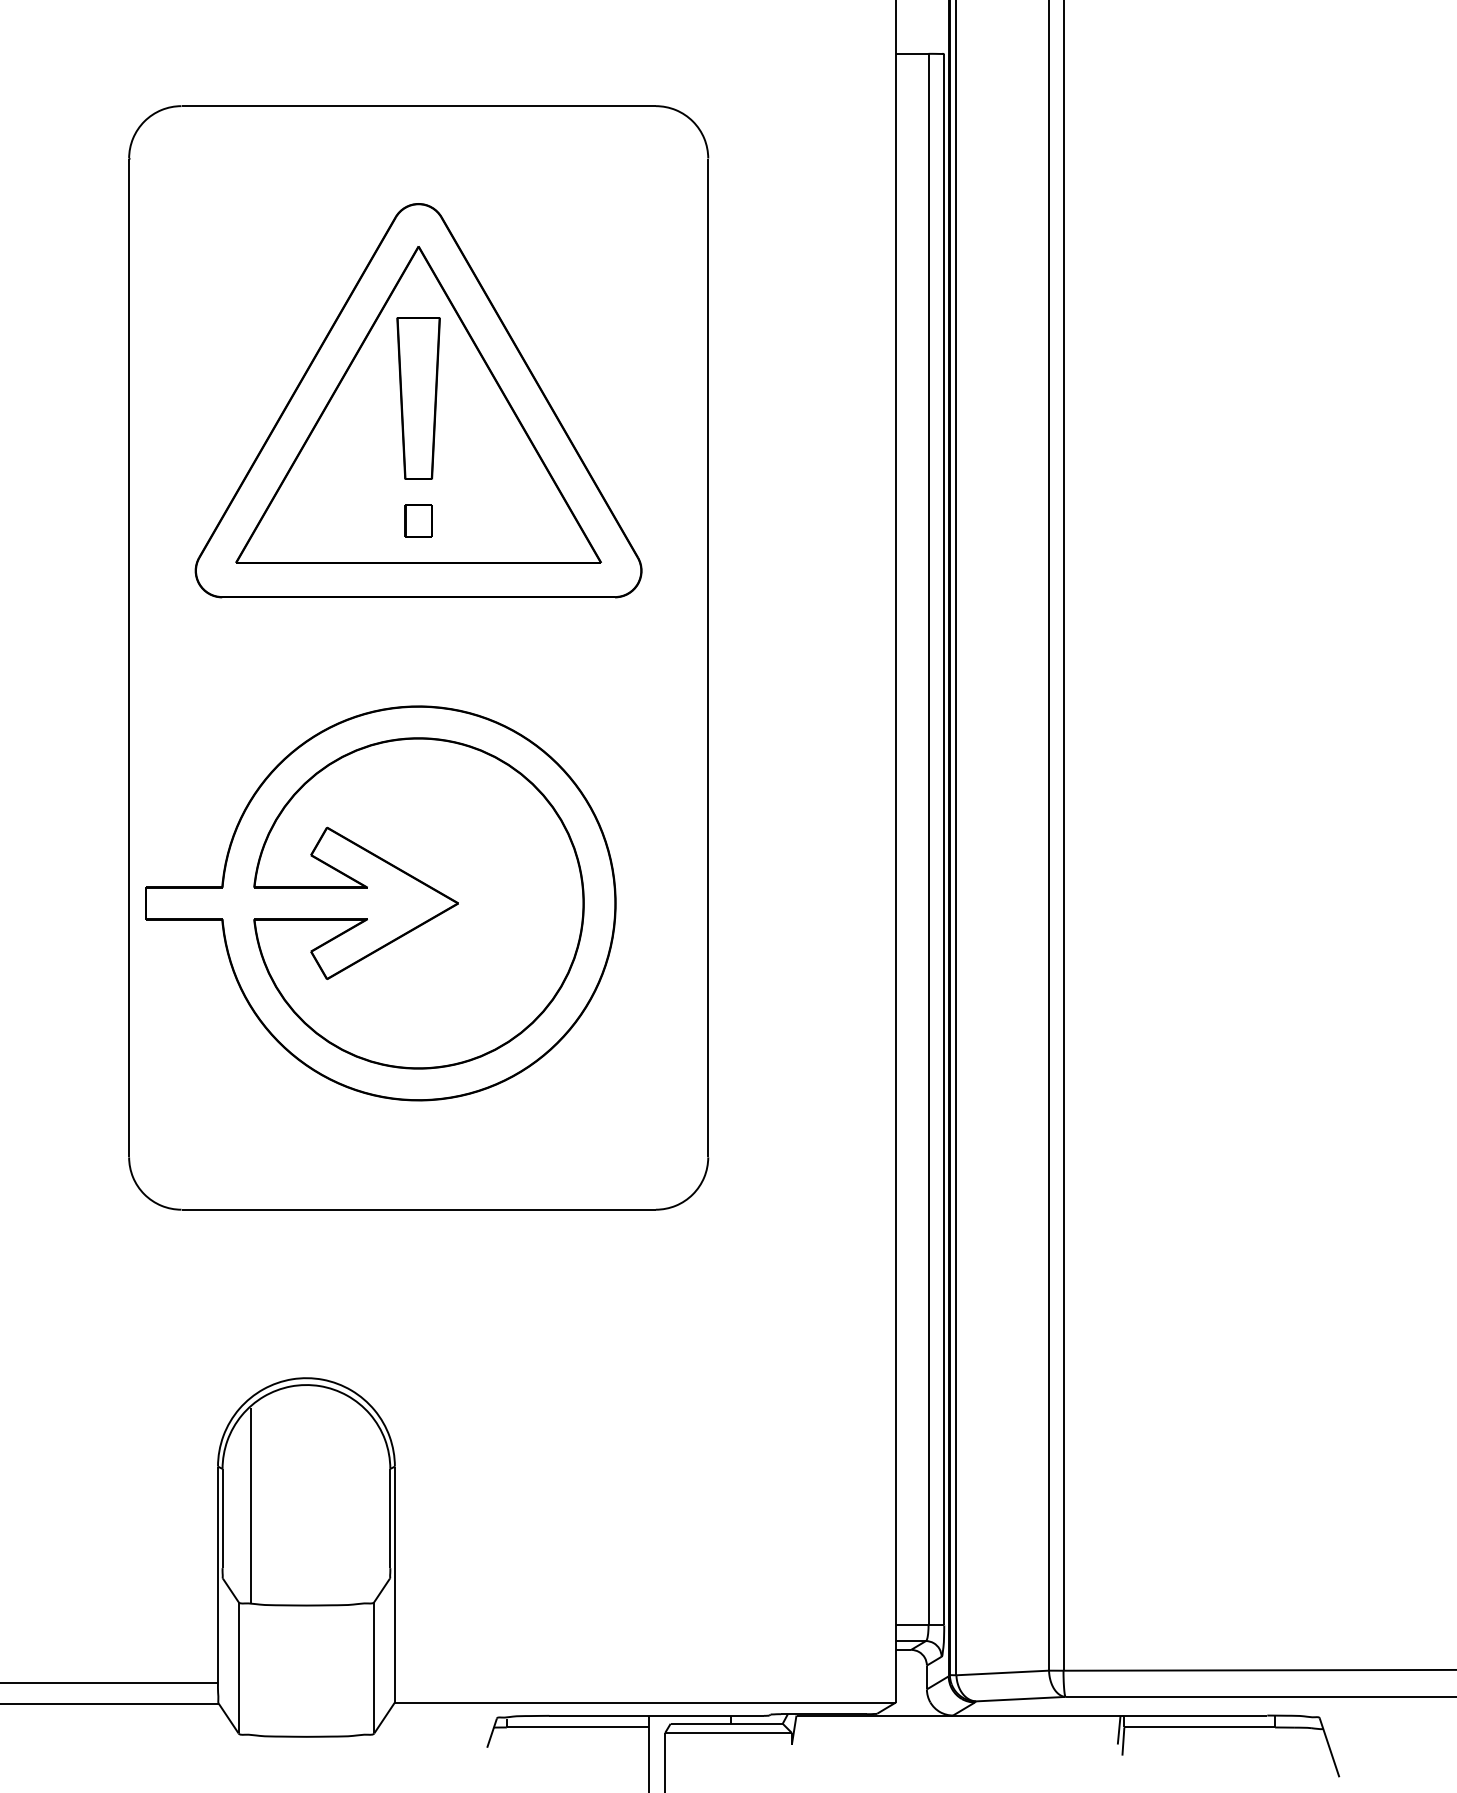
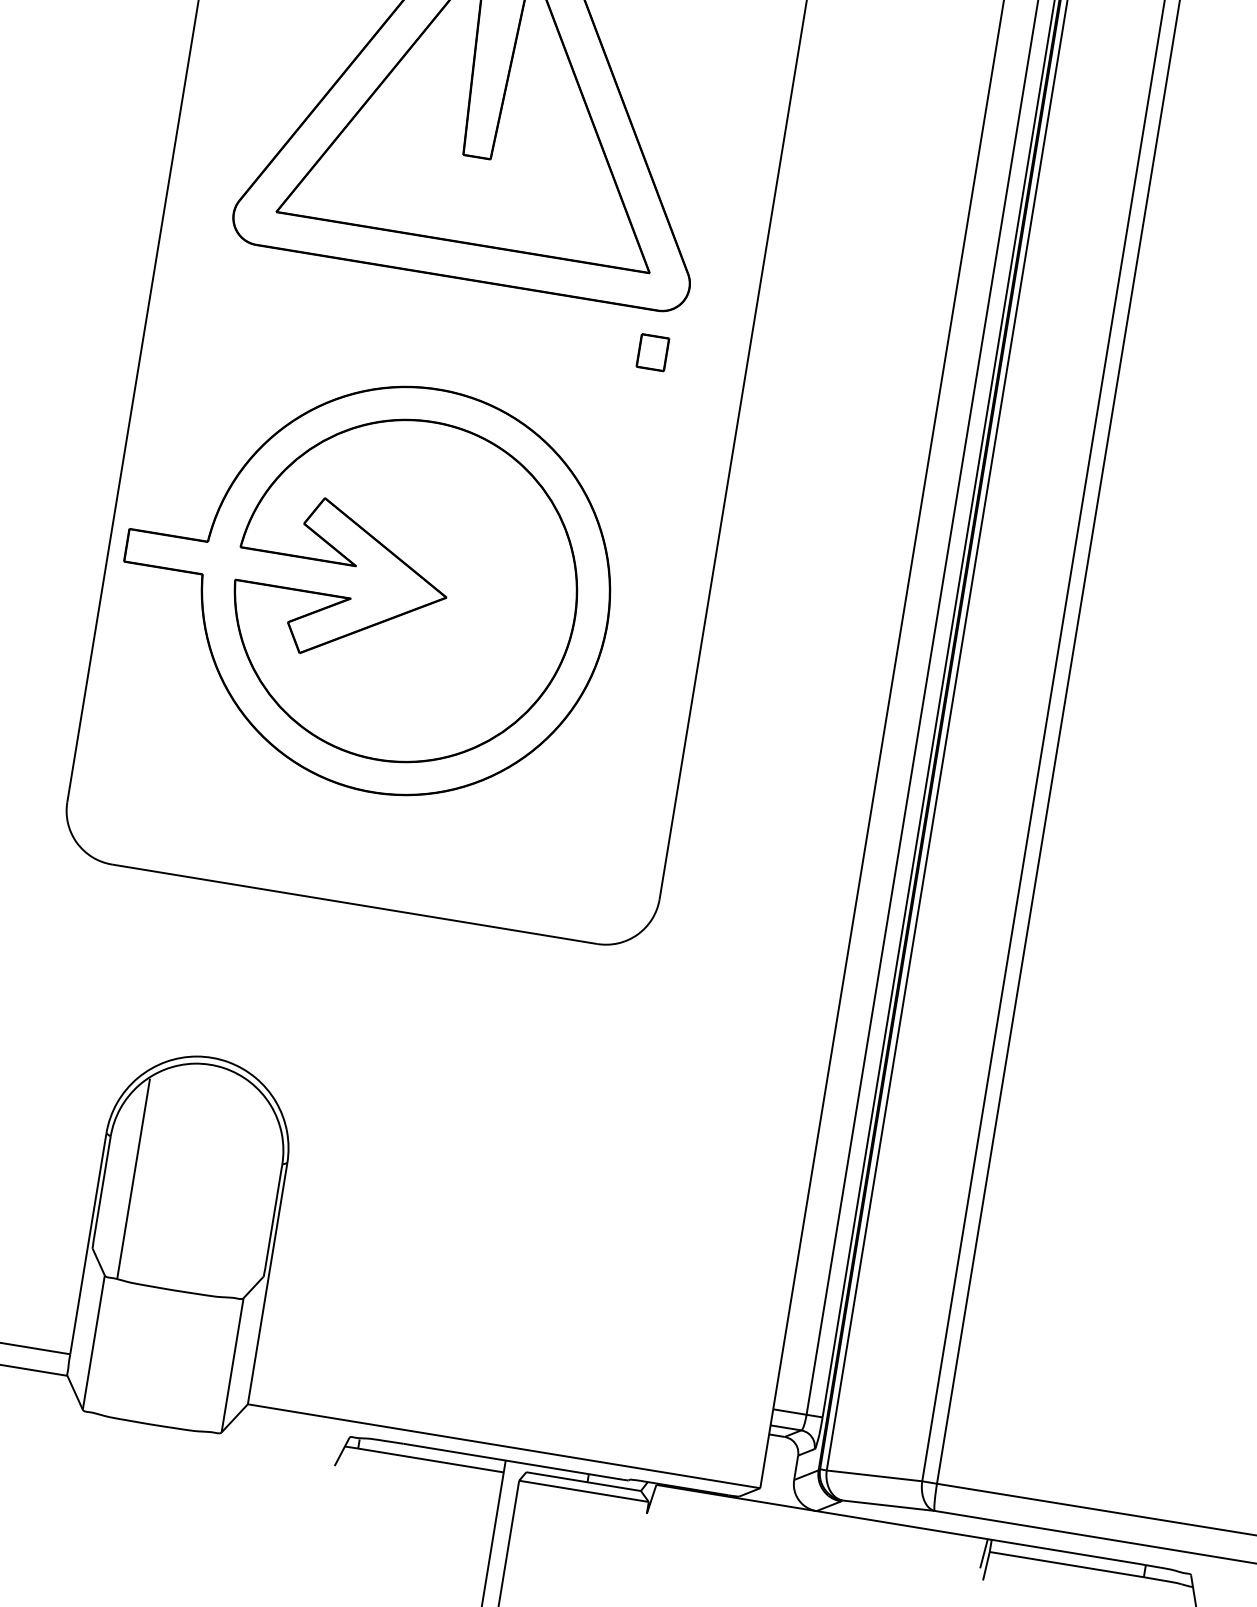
part: (418, 520) -> (652, 352), moved

